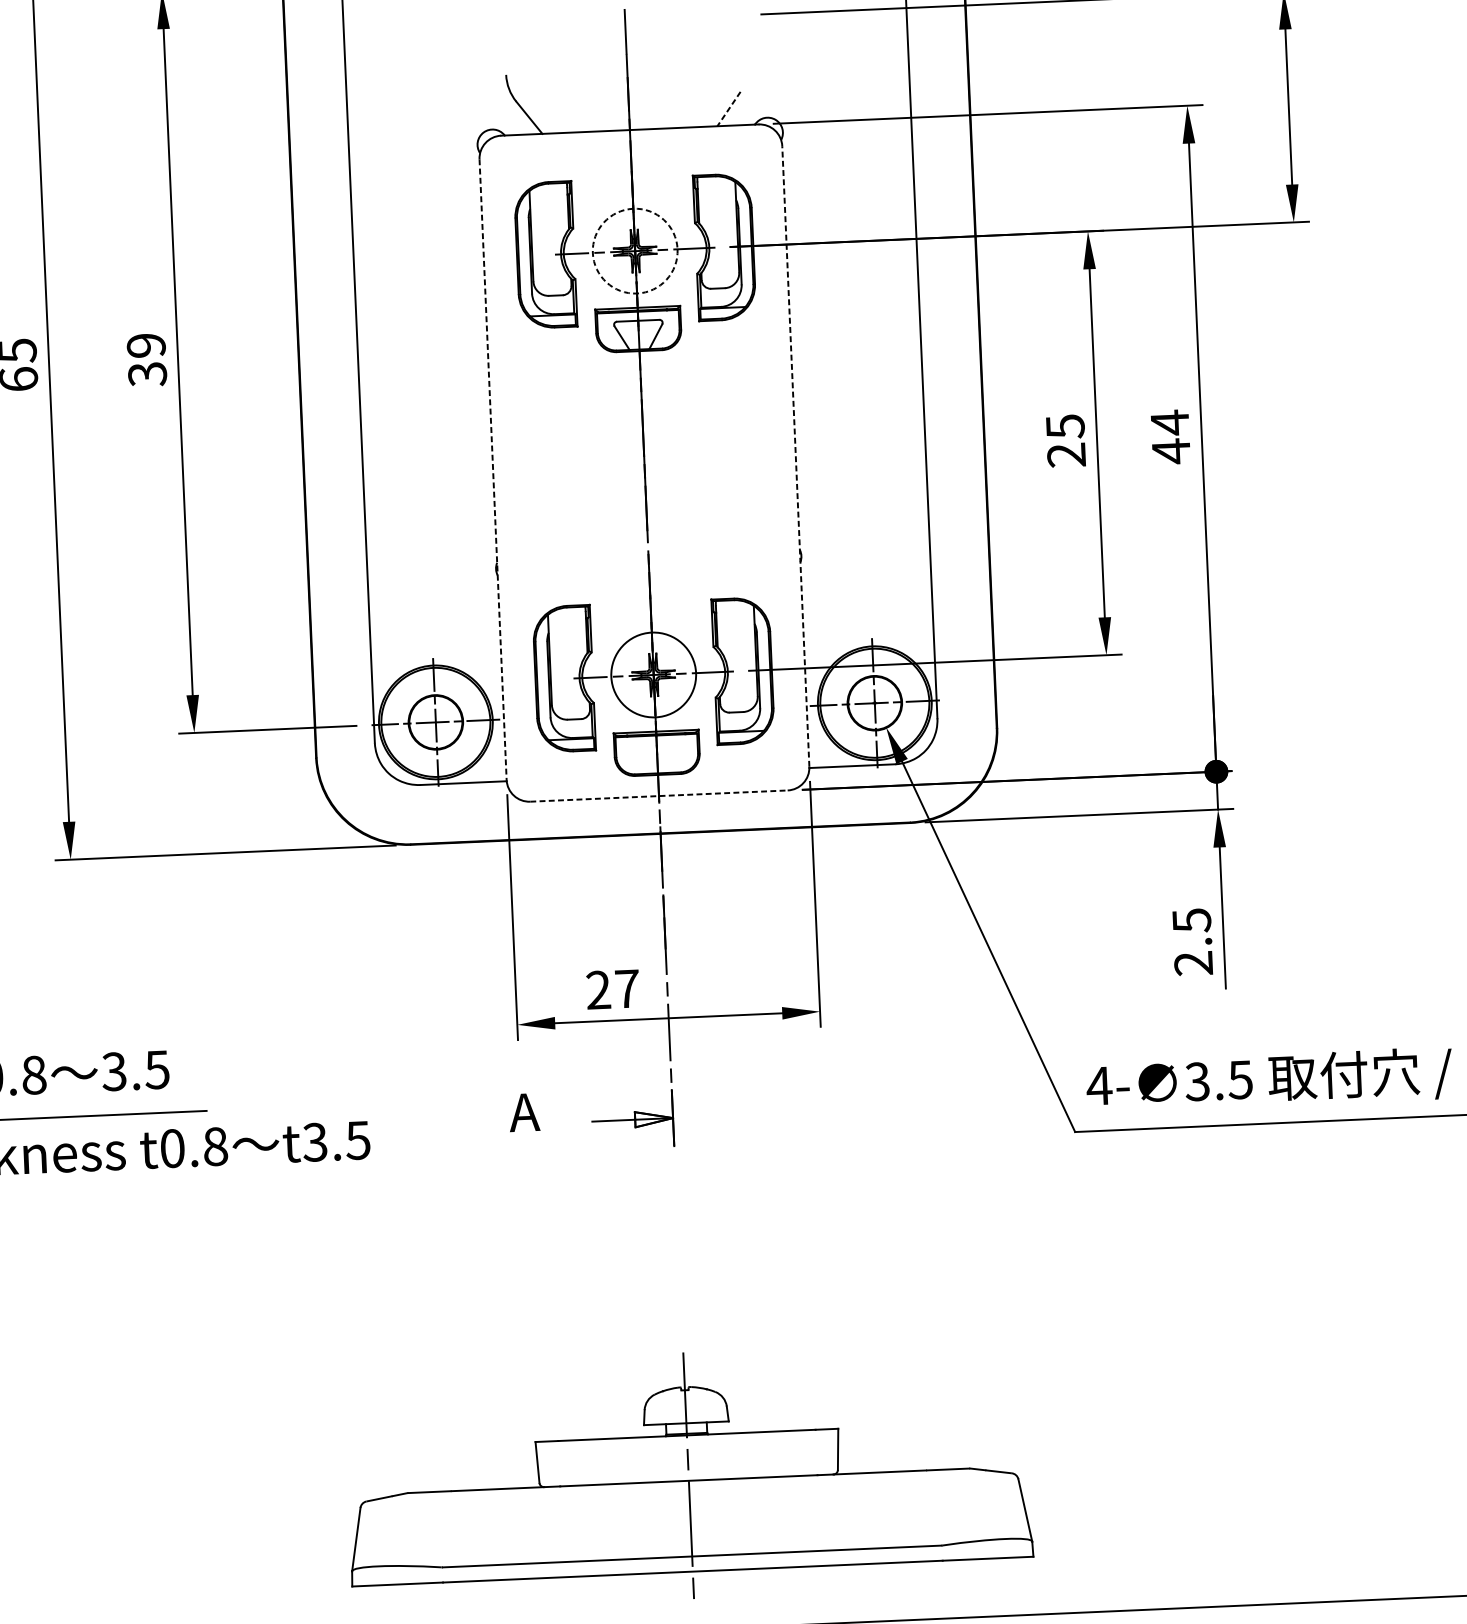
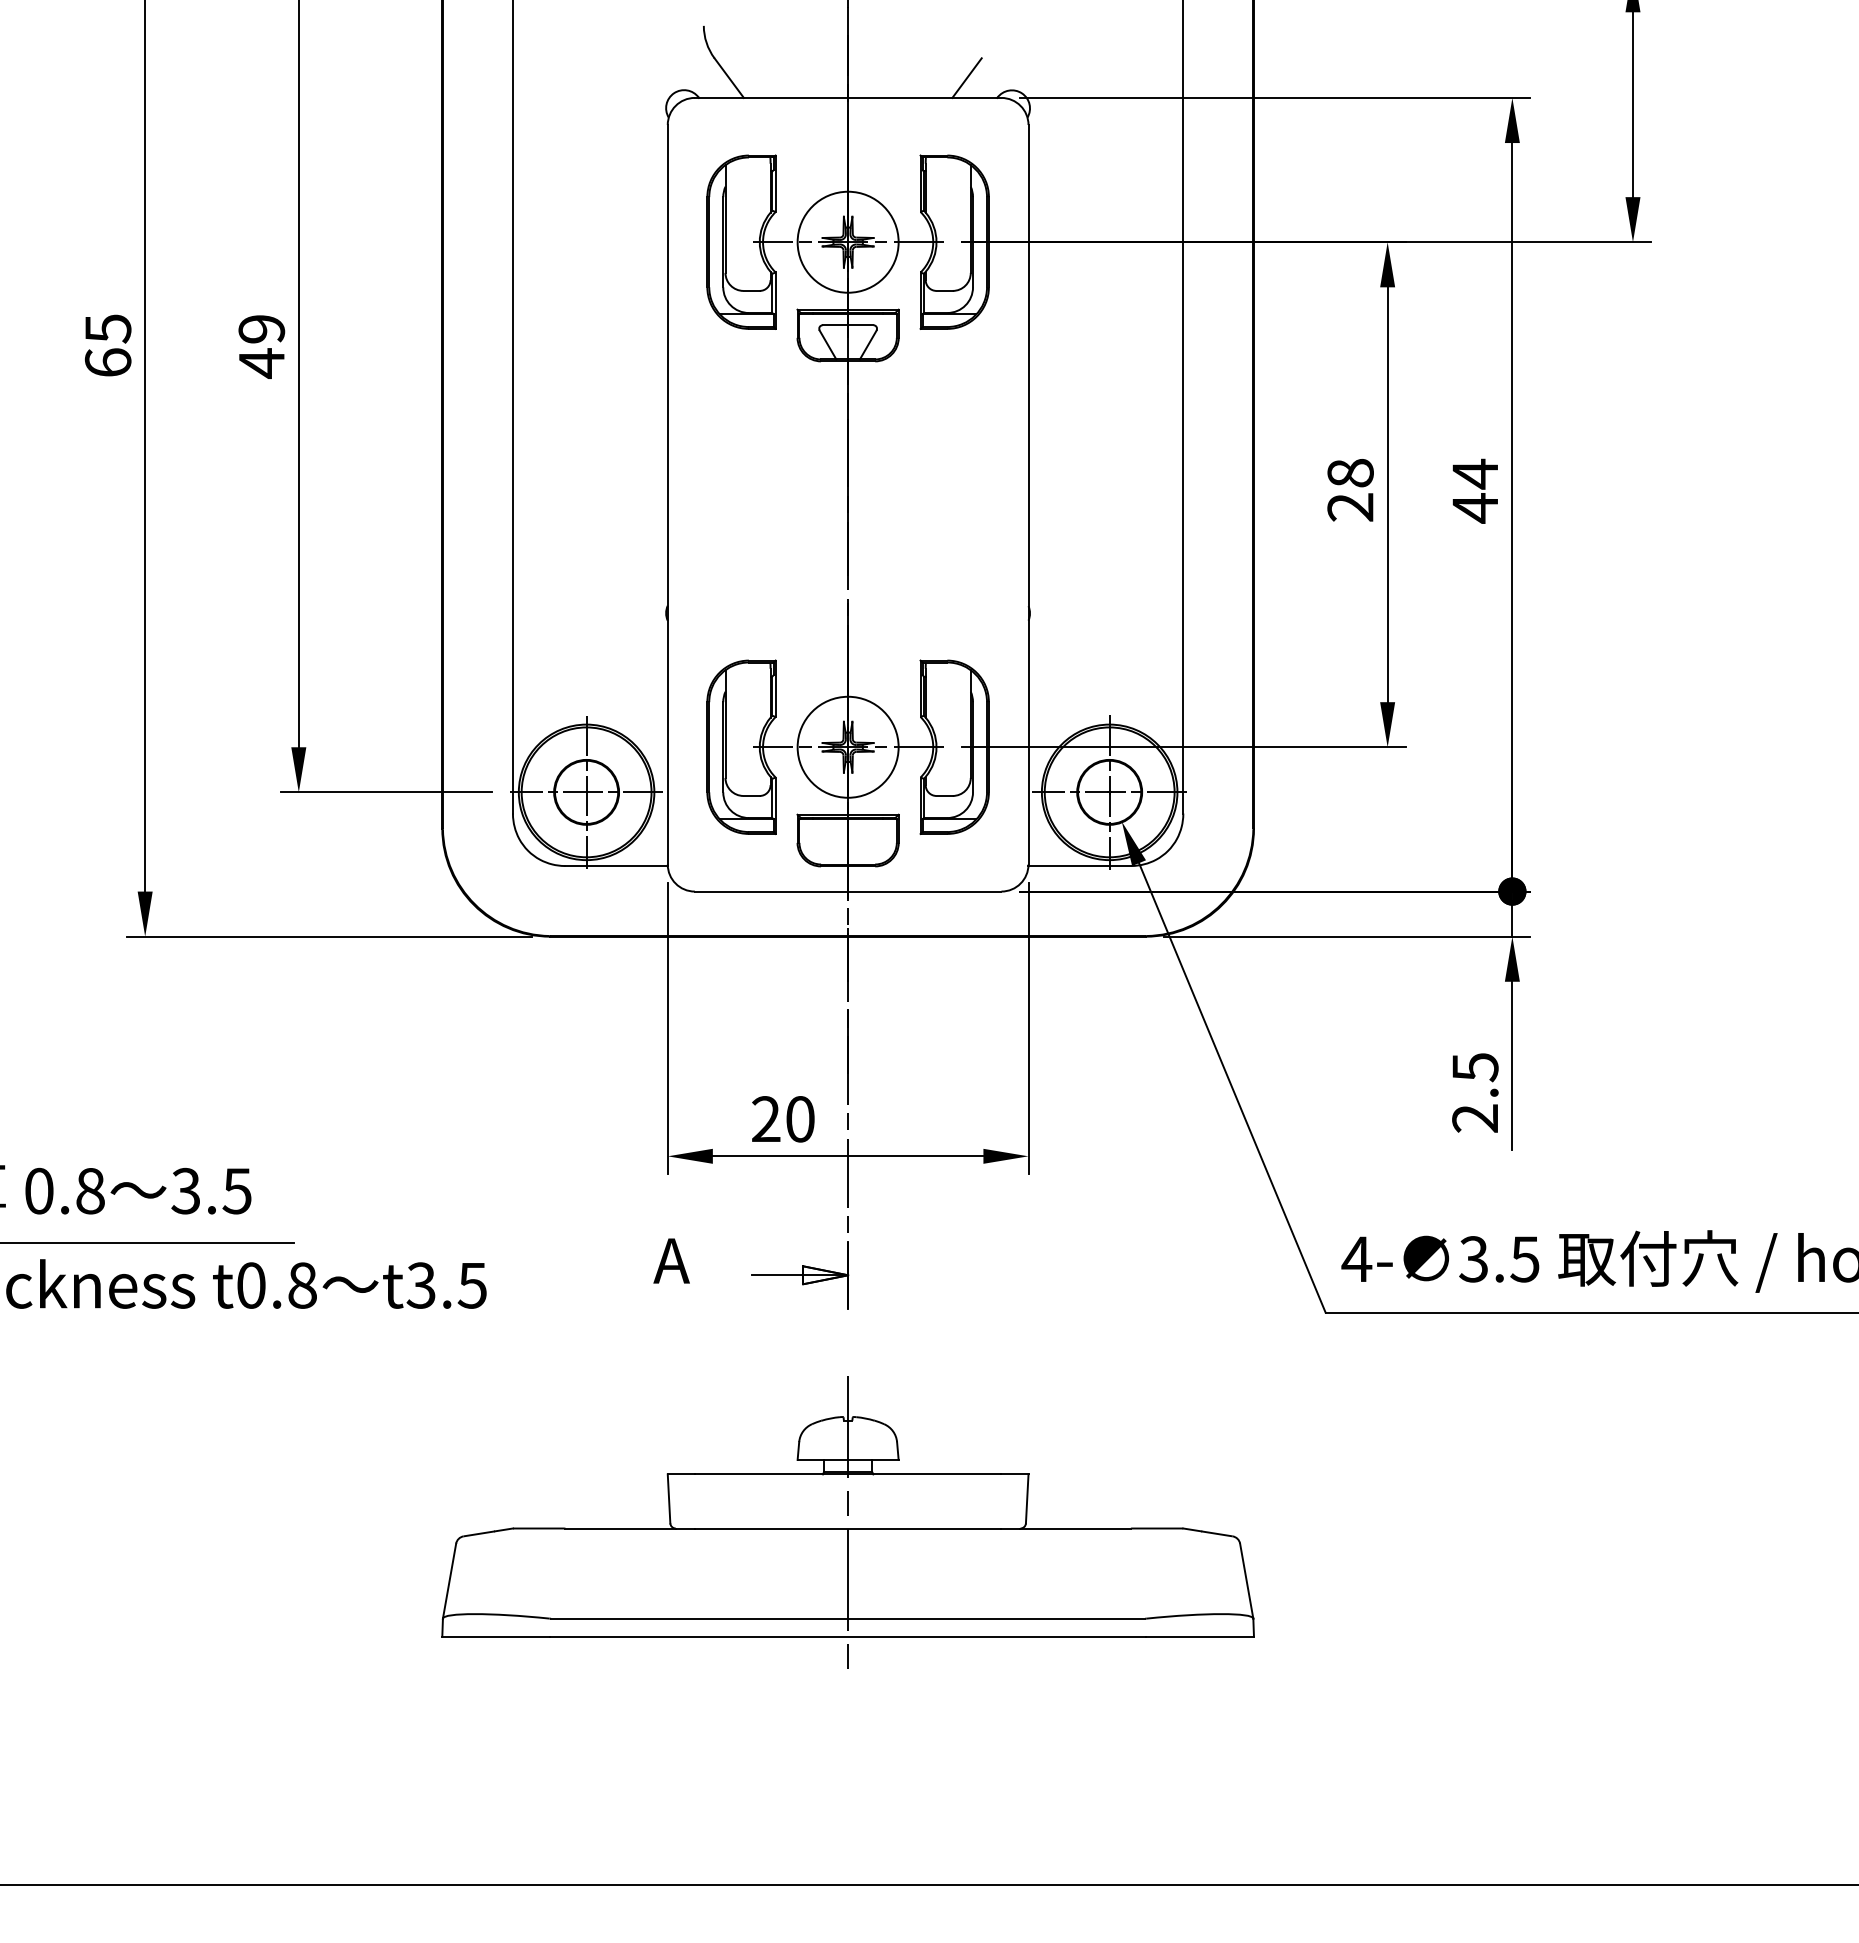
line: (729, 109) -> (967, 78), dashed -> solid
circle: (634, 250) -> (847, 241), dashed -> solid
text: (147, 374) -> (261, 363), 39 -> 49
text: (1065, 426) -> (1350, 473), 25 -> 28
line: (795, 456) -> (1028, 494), dashed -> solid
line: (492, 469) -> (667, 494), dashed -> solid
line: (659, 796) -> (848, 891), dashed -> solid
text: (627, 989) -> (800, 1119), 27 -> 20
part: (688, 1475) -> (847, 1522), moved

